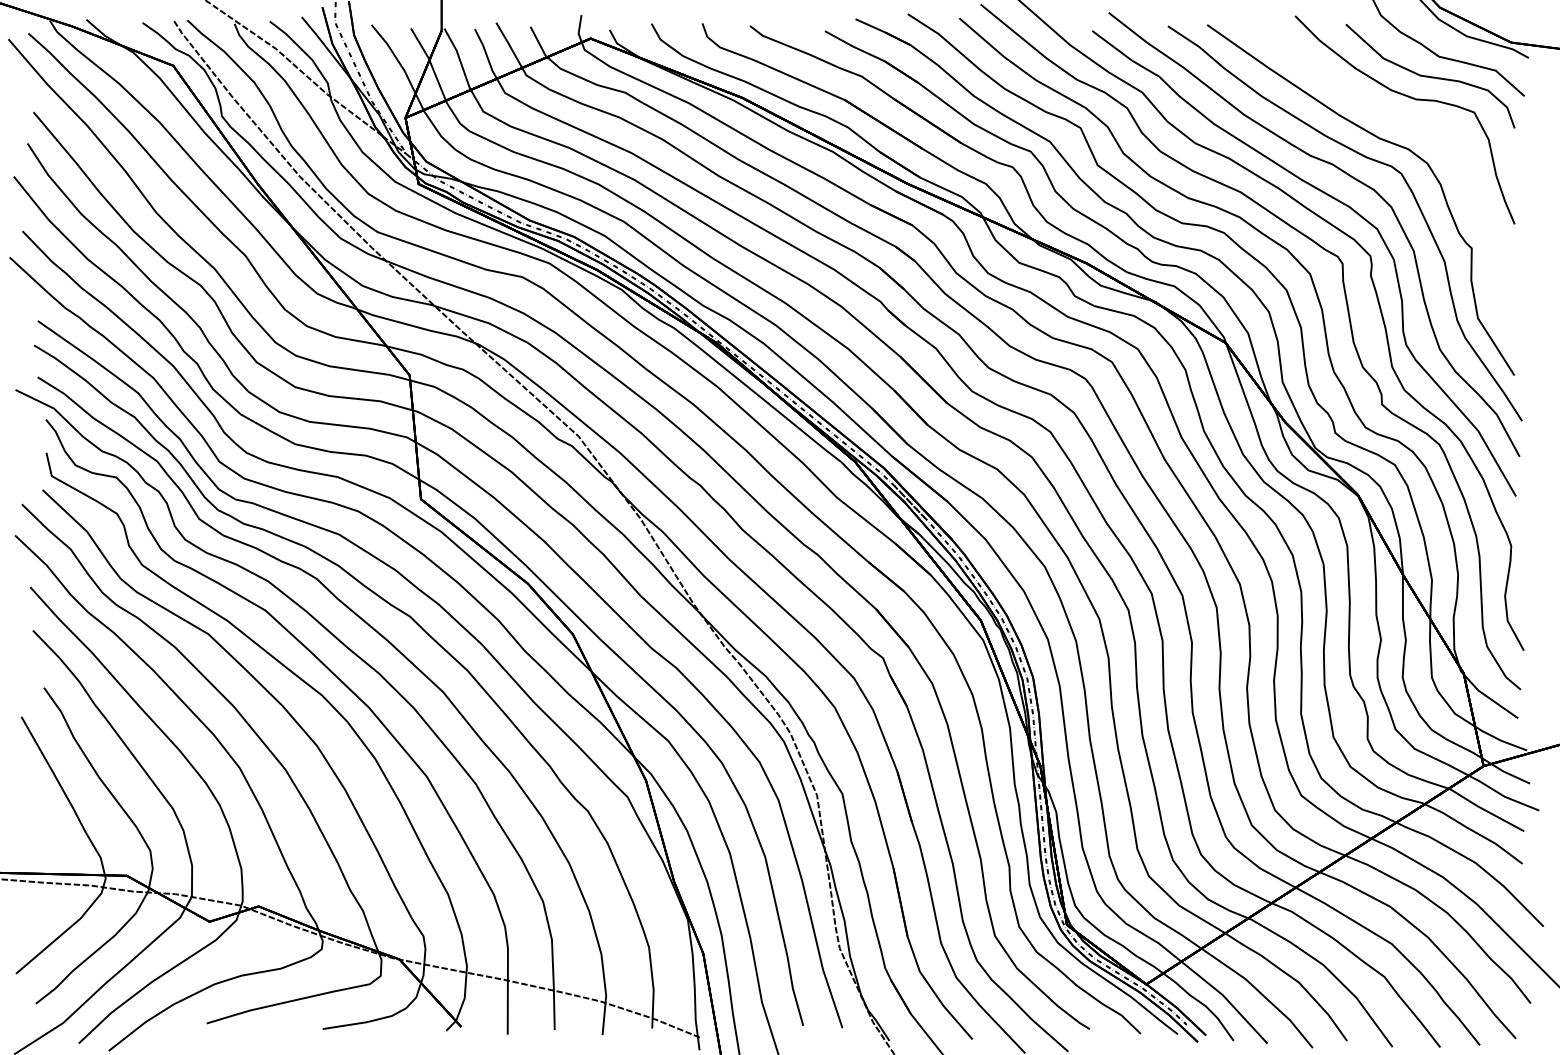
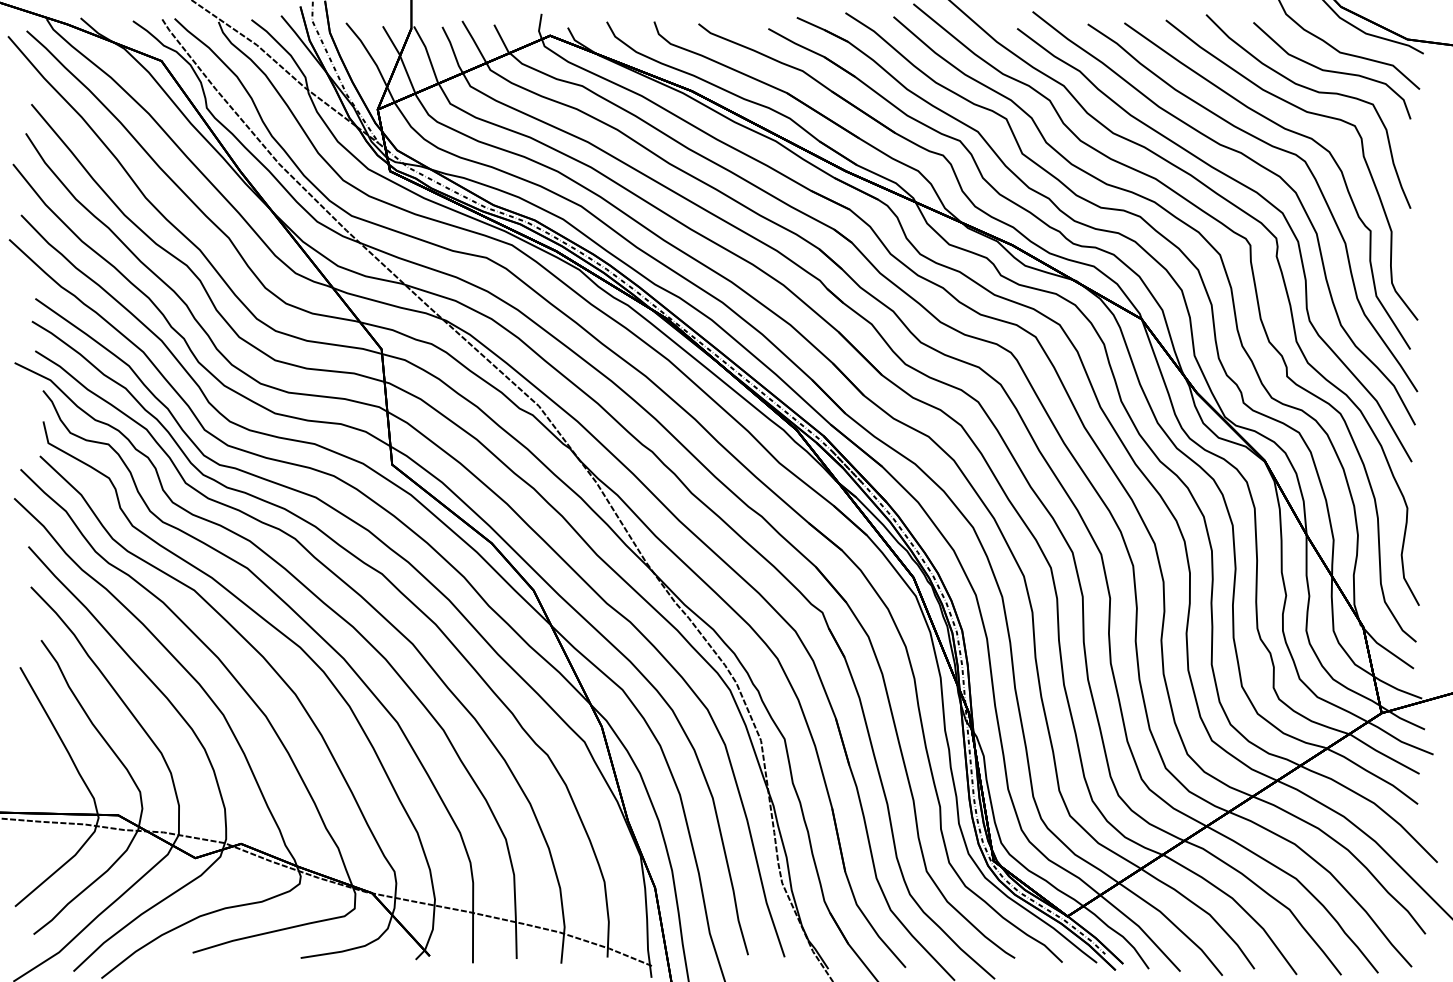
curve: (1405, 122) -> (1308, 113), added

